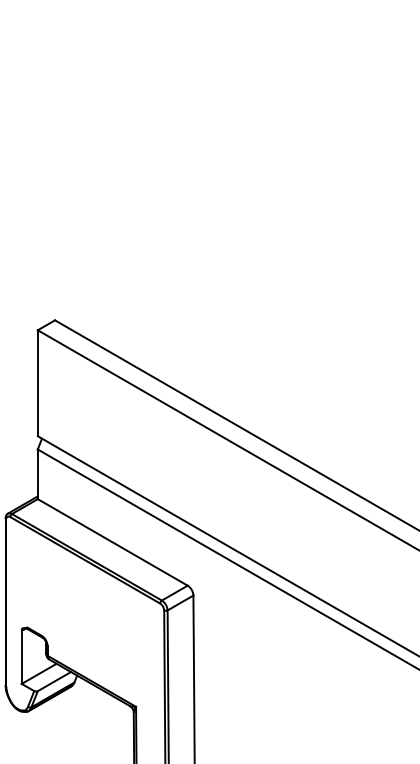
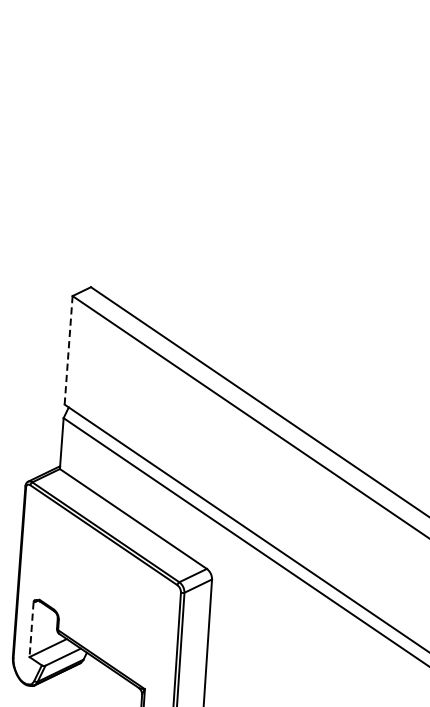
line: (37, 383) -> (68, 350), solid -> dashed
line: (21, 657) -> (31, 629), solid -> dashed

